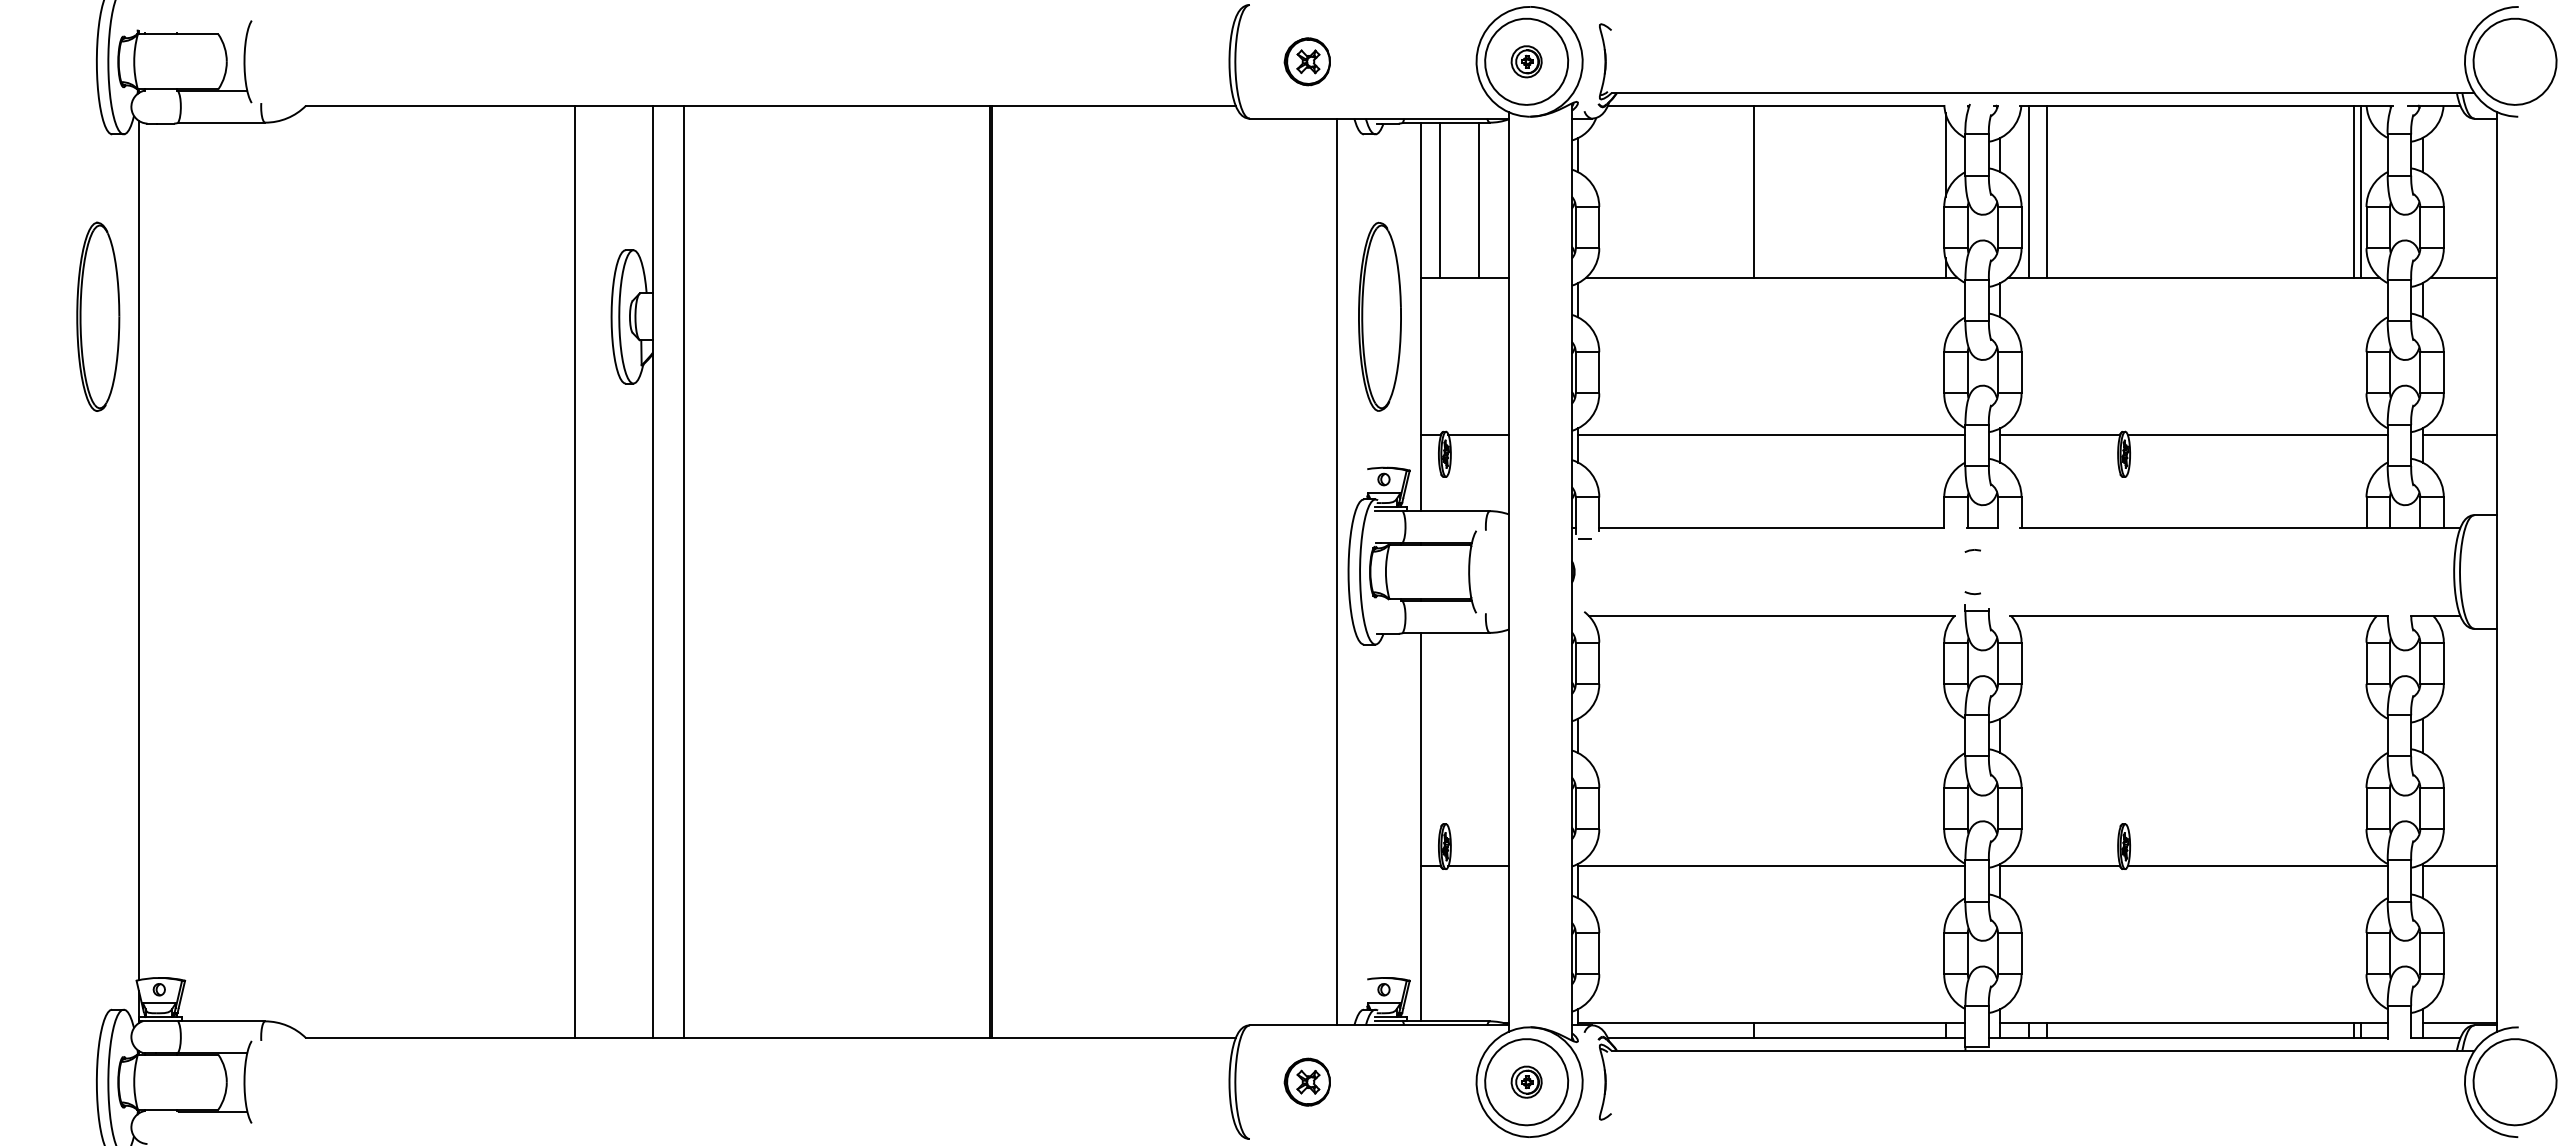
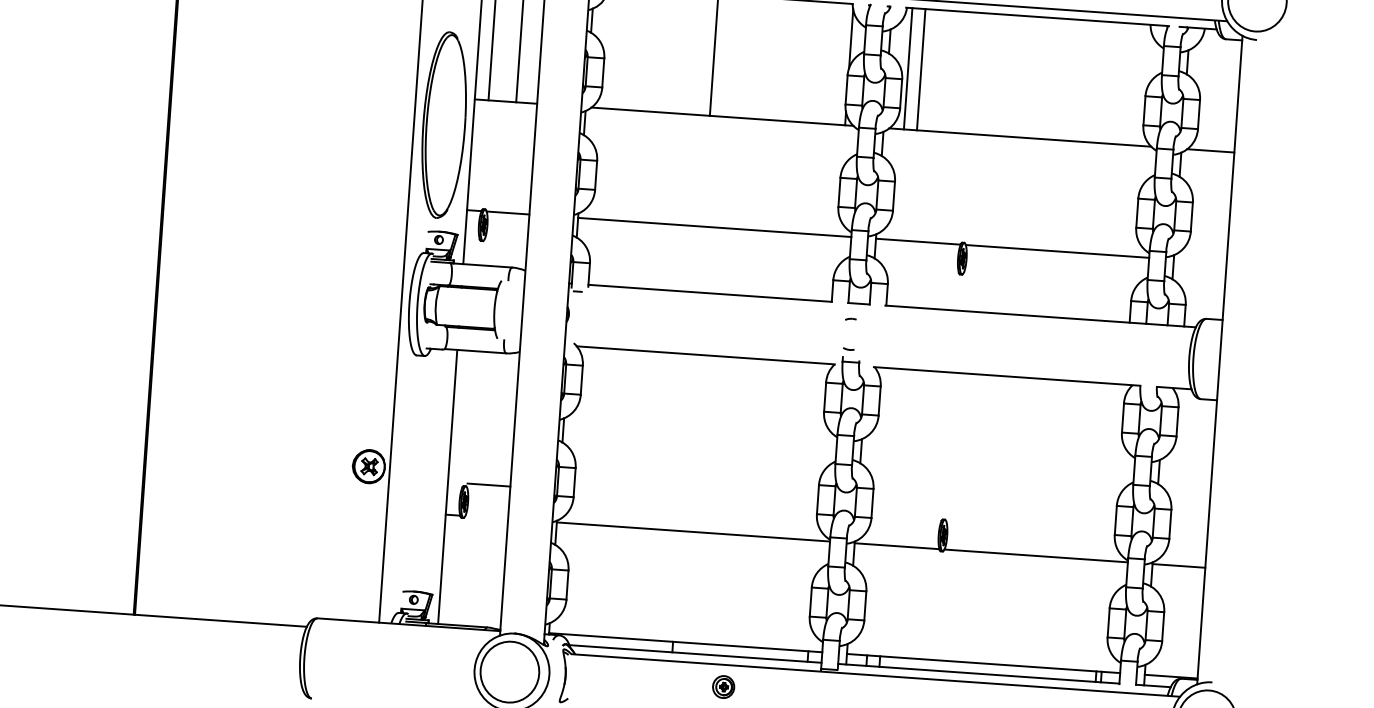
line: (2354, 191) -> (1137, 84), removed
line: (2361, 191) -> (1142, 85), removed
part: (1379, 316) -> (443, 124), size x1.4
line: (2459, 434) -> (1199, 261), removed
line: (1478, 866) -> (488, 485), moved
part: (1306, 1081) -> (368, 466), moved
part: (1526, 1081) -> (723, 686), moved

